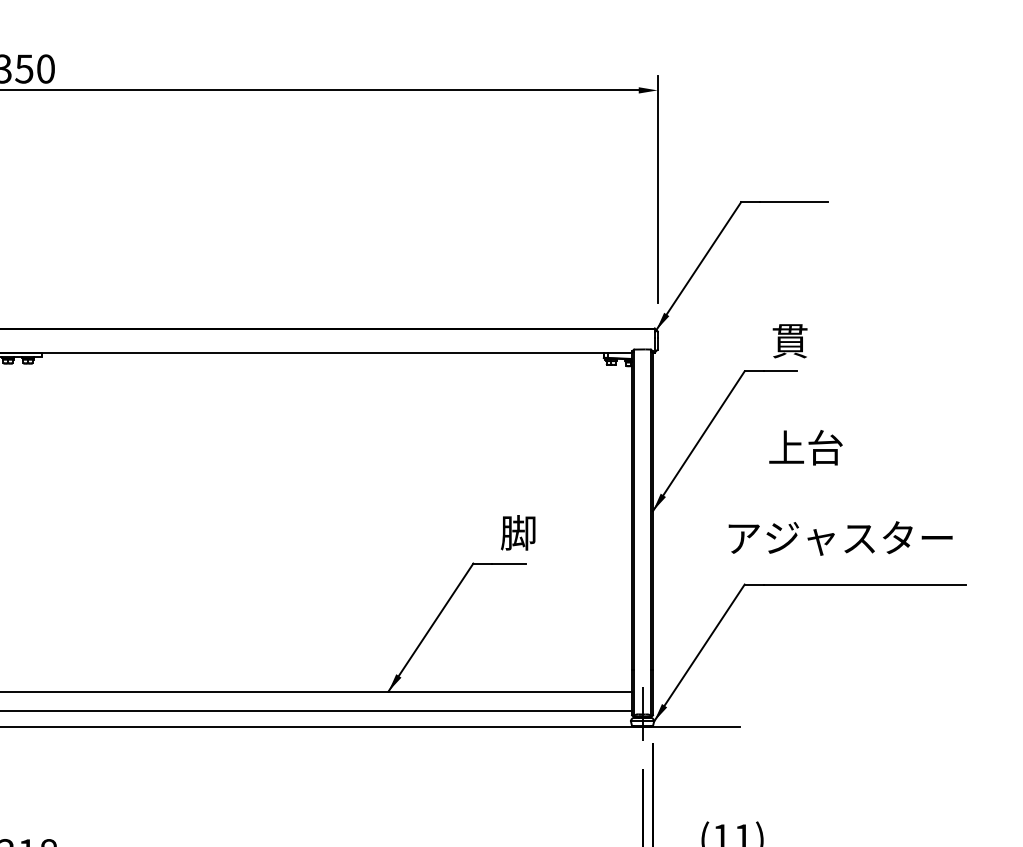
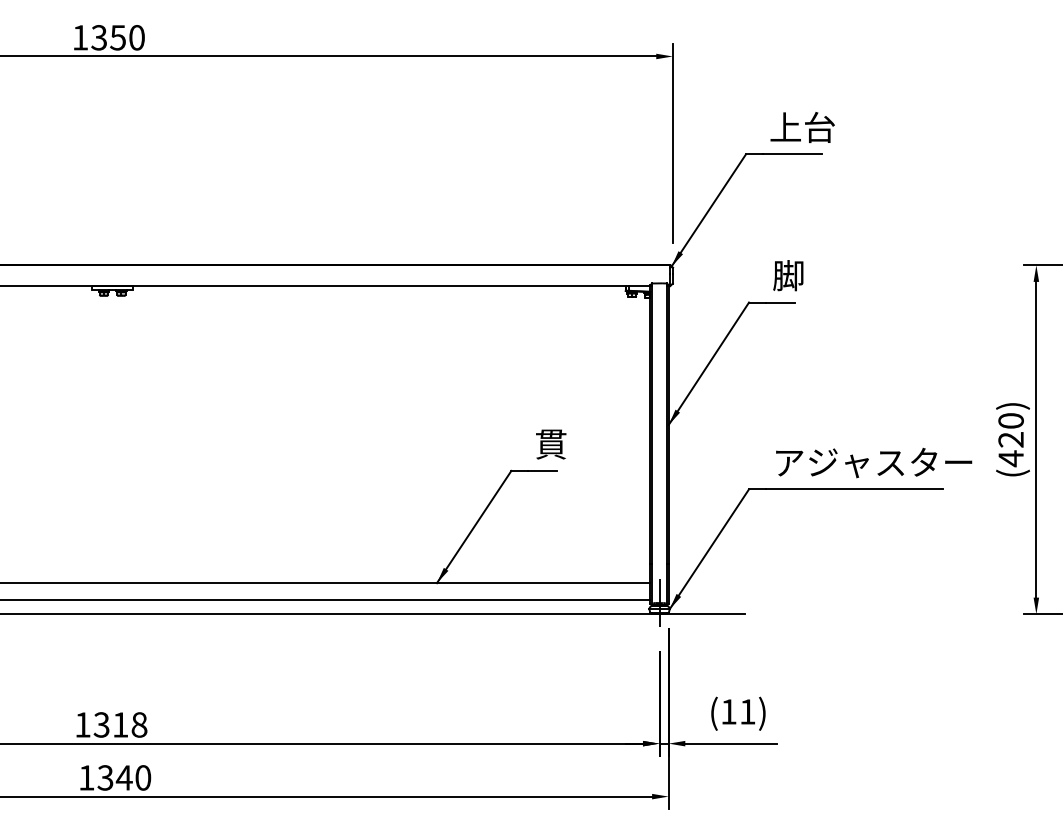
text: (789, 340) -> (788, 275), 貫 -> 脚
text: (805, 447) -> (802, 127), moved
text: (518, 532) -> (550, 443), 脚 -> 貫
text: (841, 537) -> (874, 462), moved

